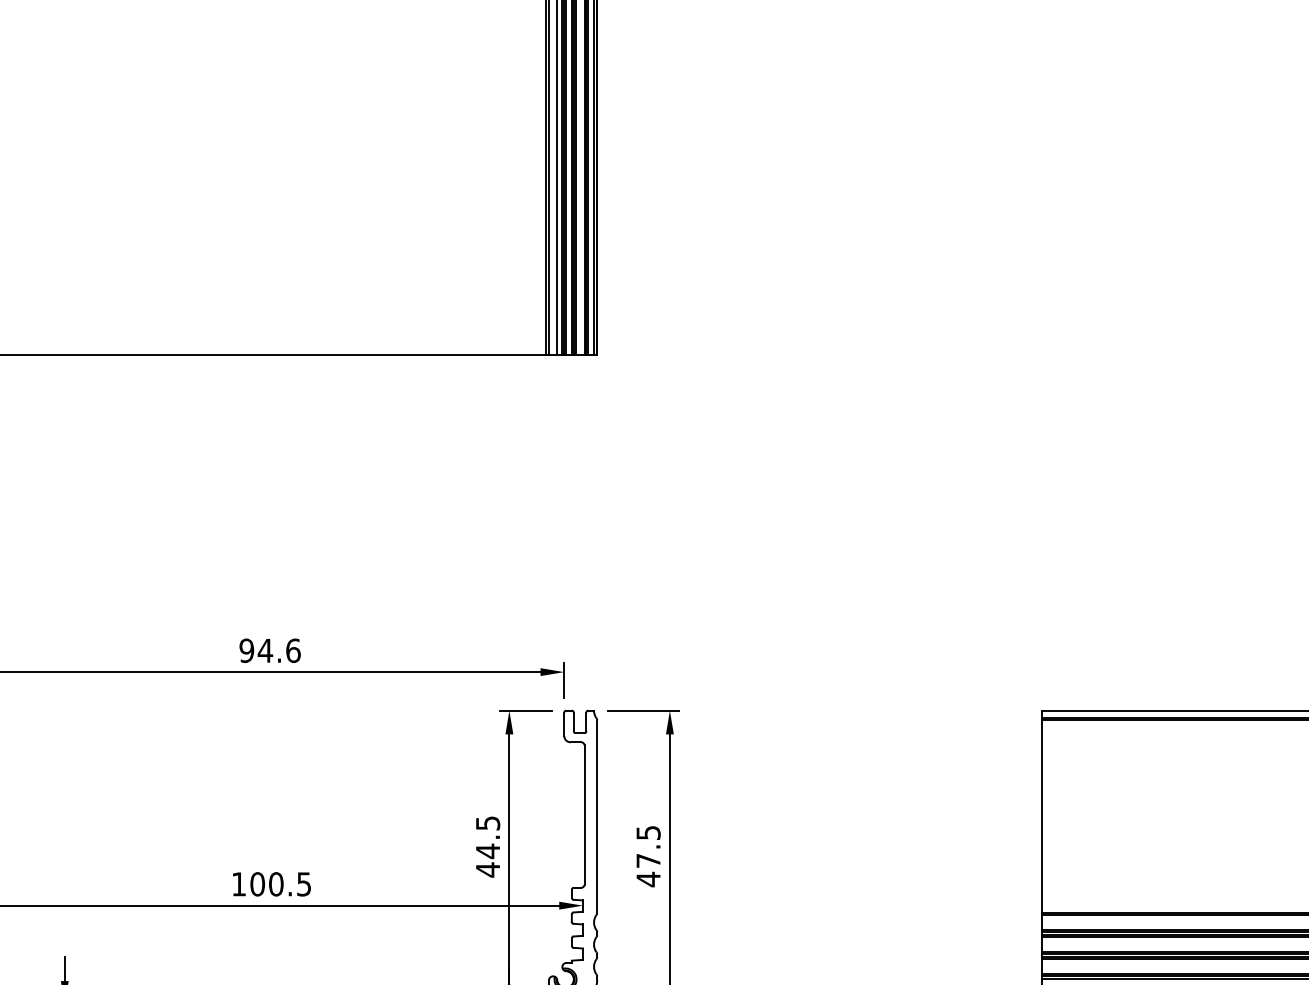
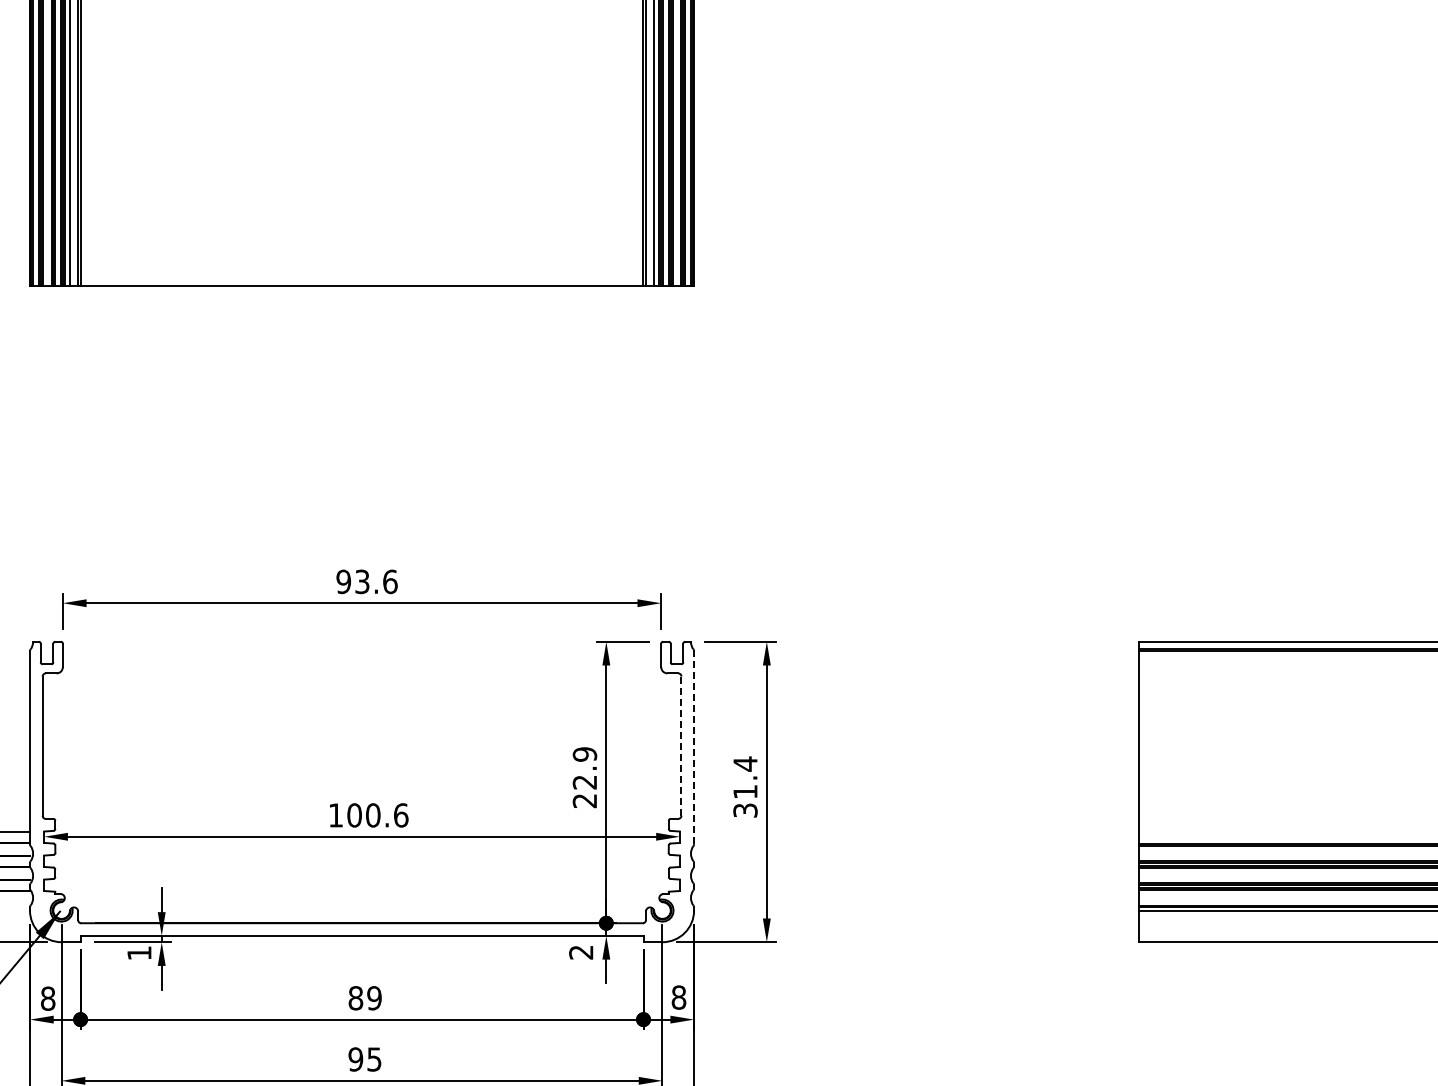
text: (265, 650) -> (362, 581), 94.6 -> 93.6
line: (584, 815) -> (681, 746), solid -> dashed
line: (597, 816) -> (694, 747), solid -> dashed
text: (487, 846) -> (584, 777), 44.5 -> 22.9
text: (648, 856) -> (745, 787), 47.5 -> 31.4
text: (304, 884) -> (401, 815), 100.5 -> 100.6

